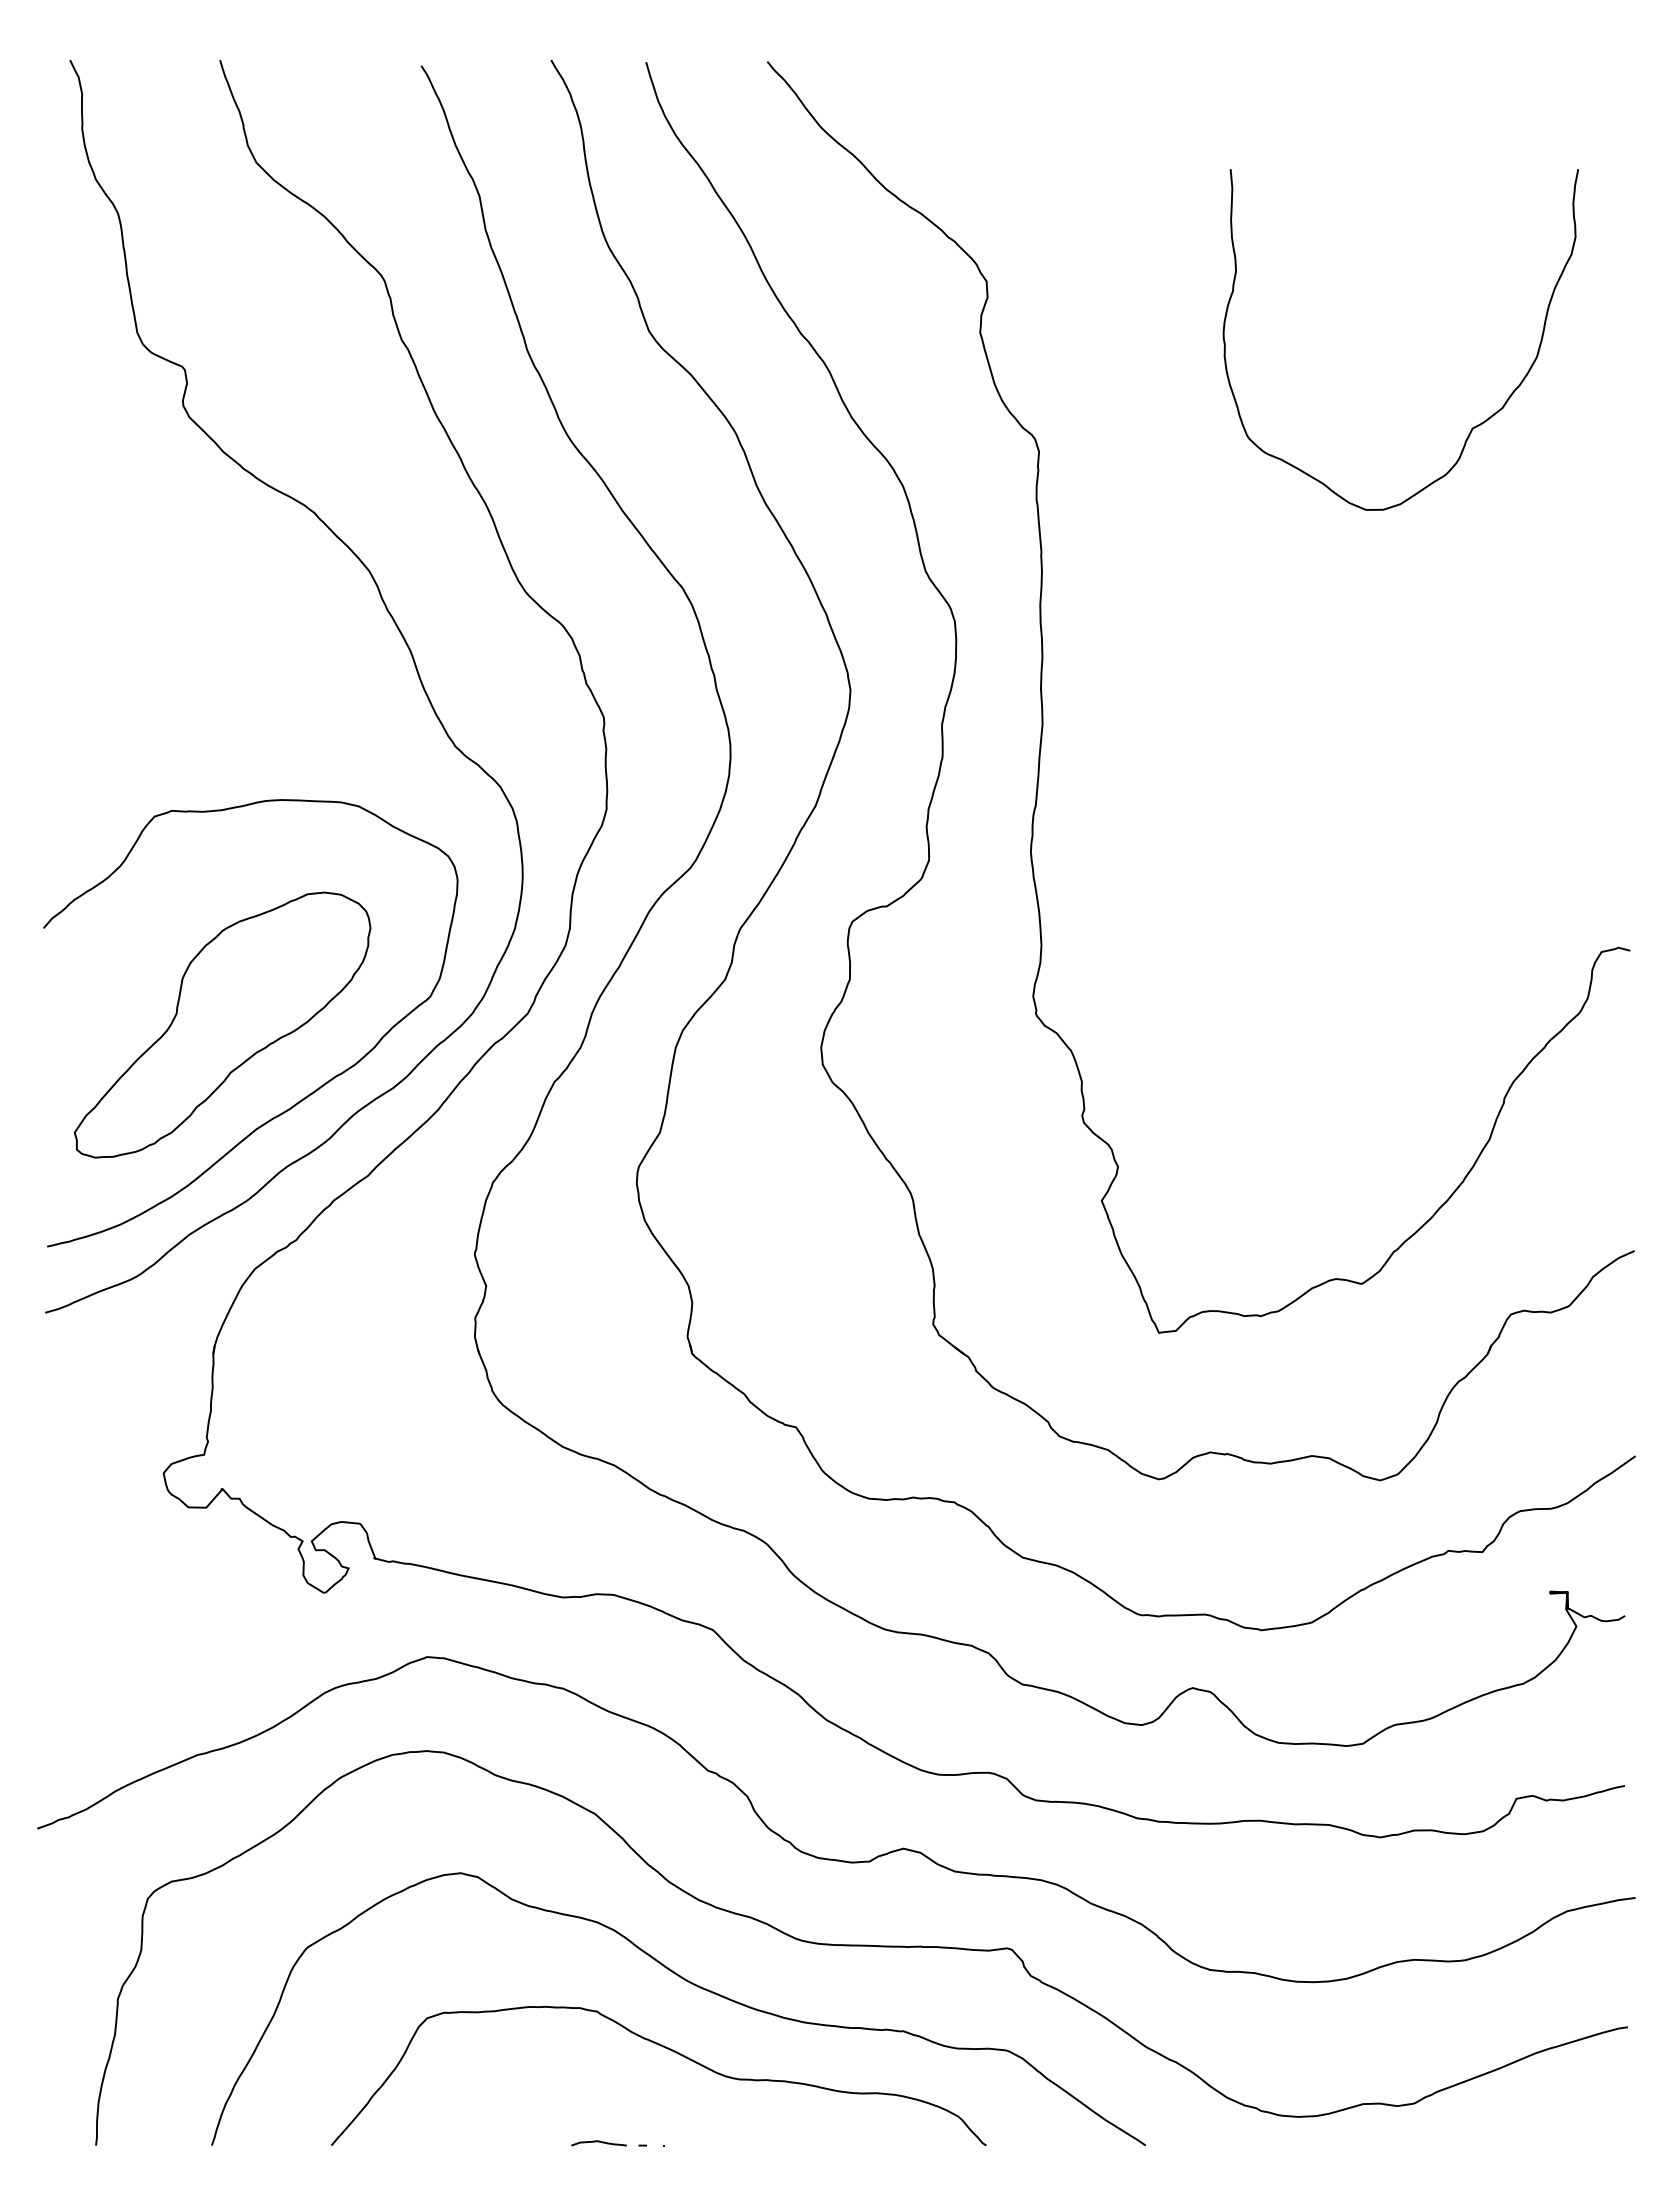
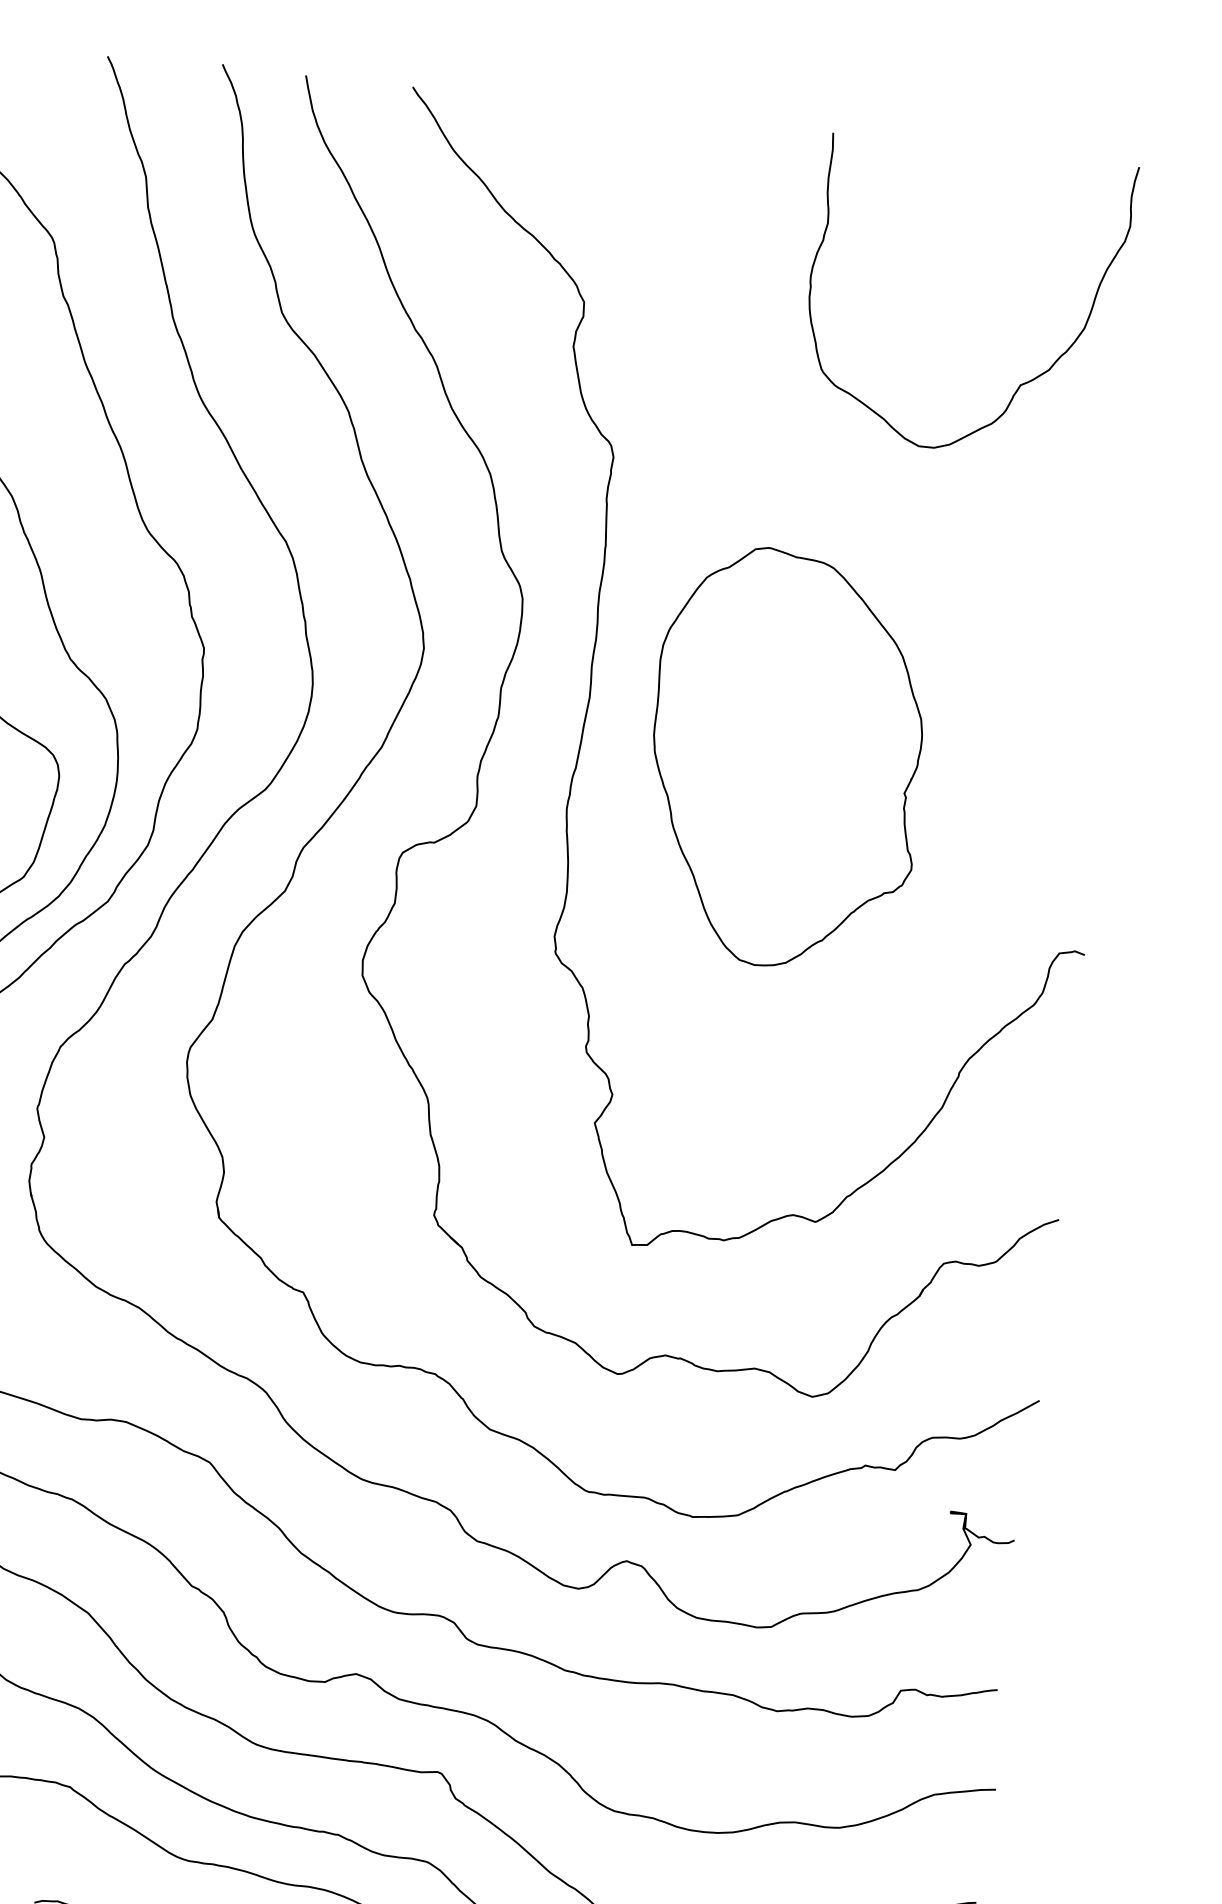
curve: (1472, 427) -> (1020, 384), moved
part: (1270, 768) -> (786, 759), added

